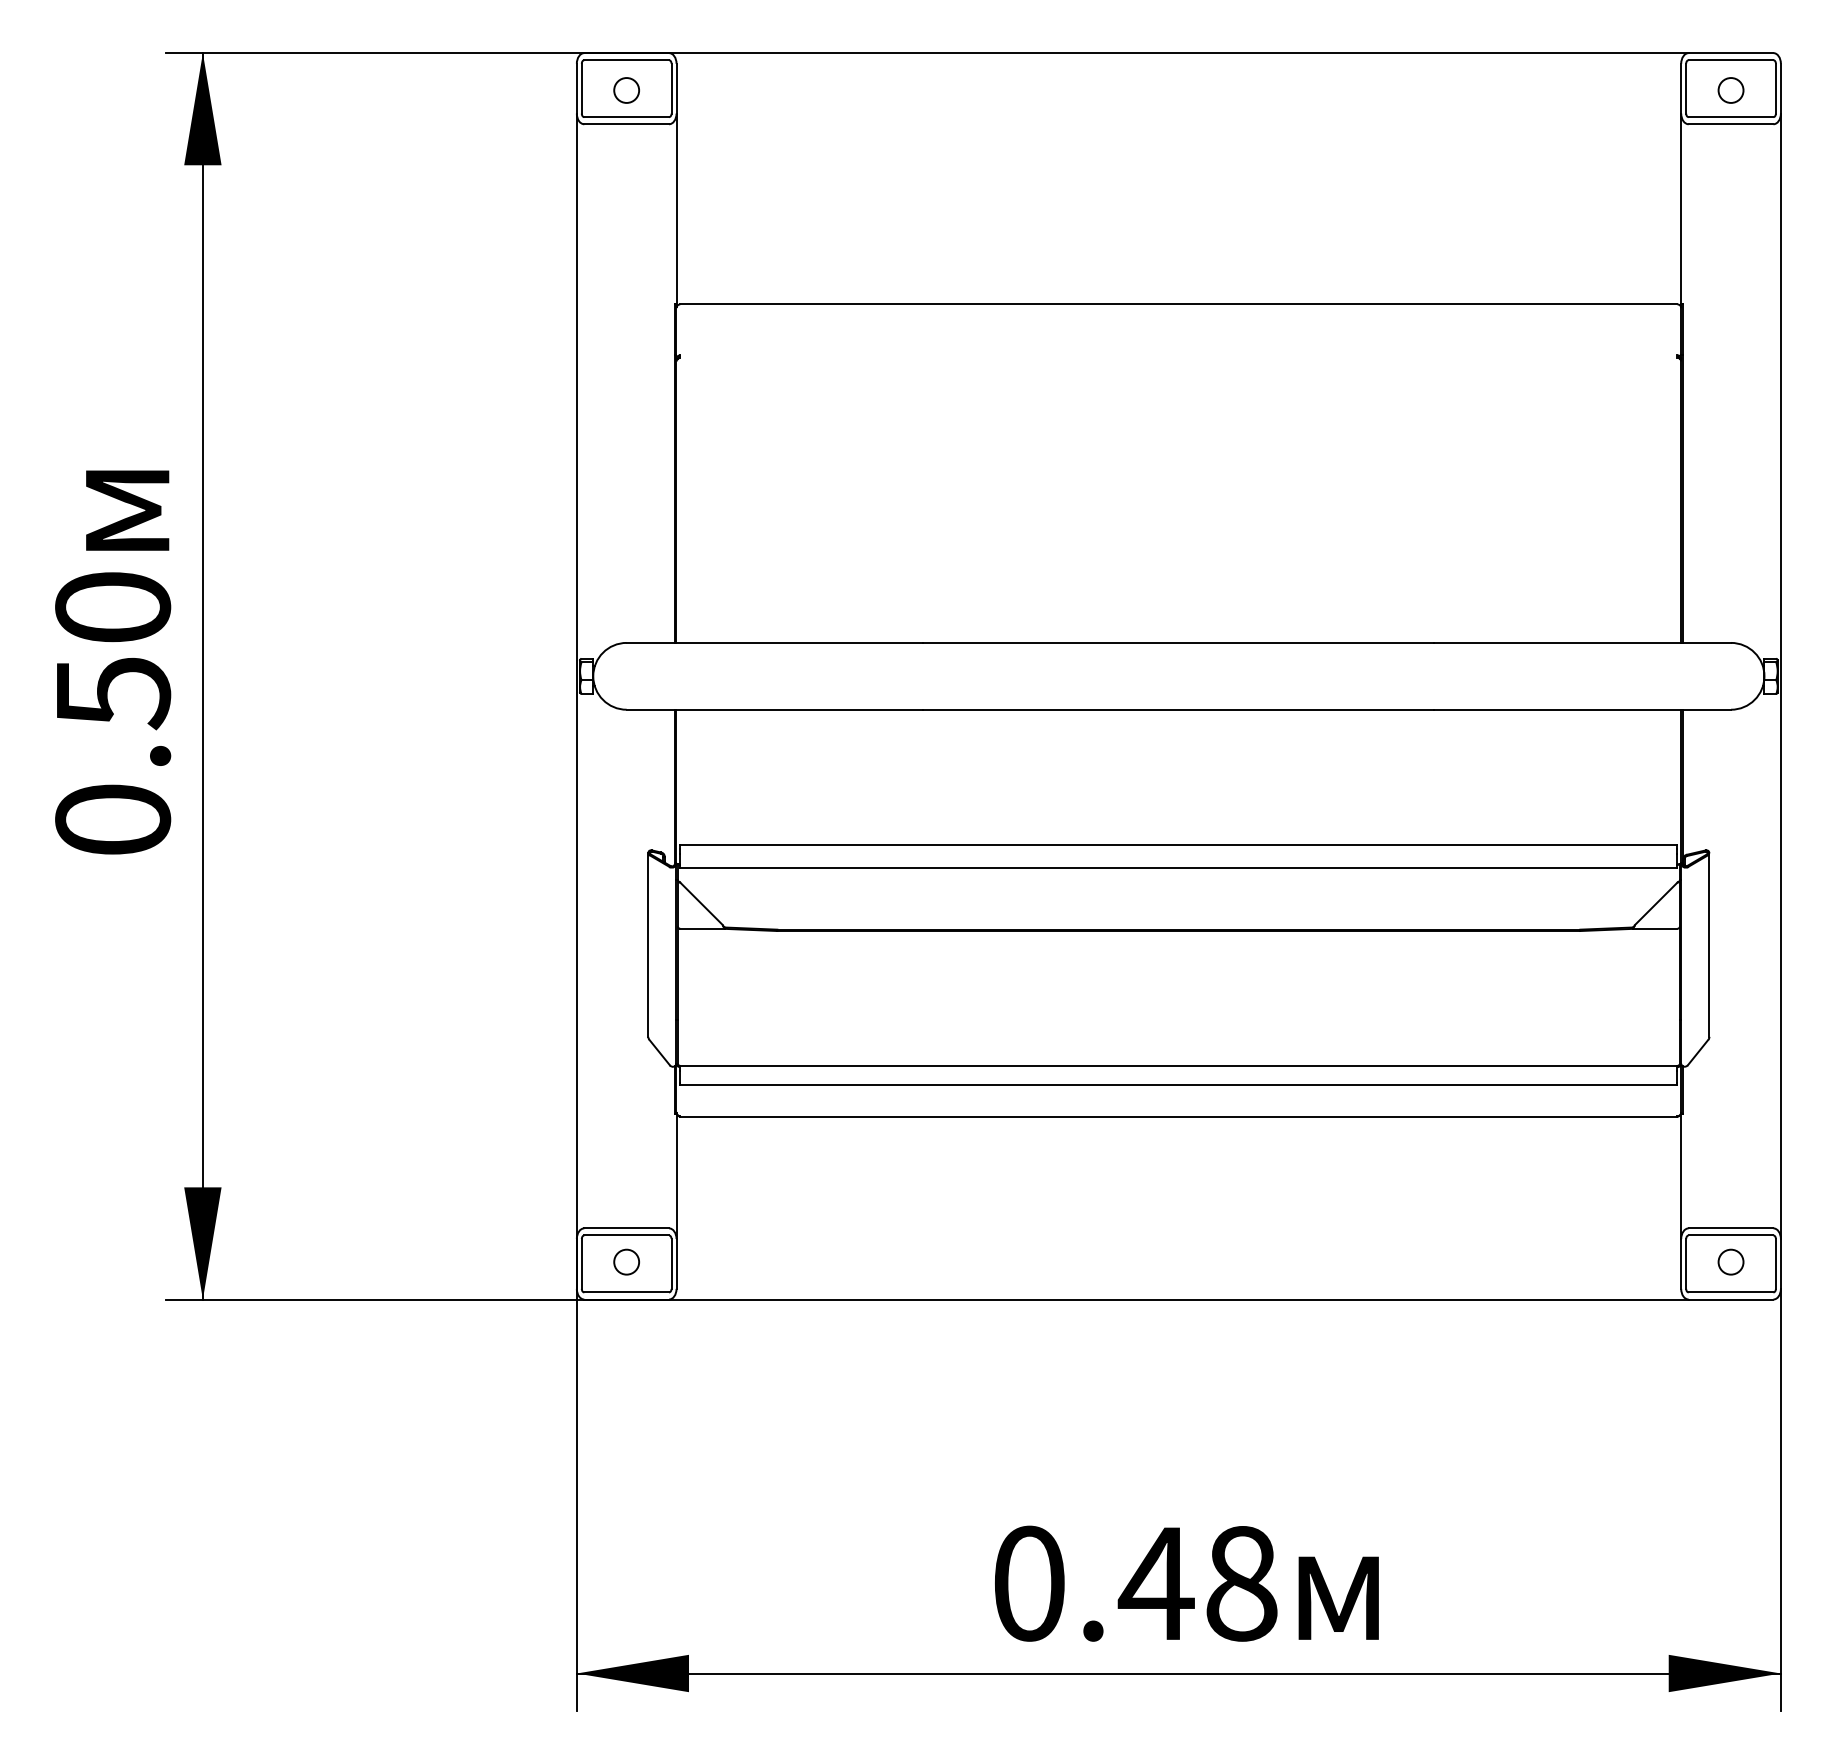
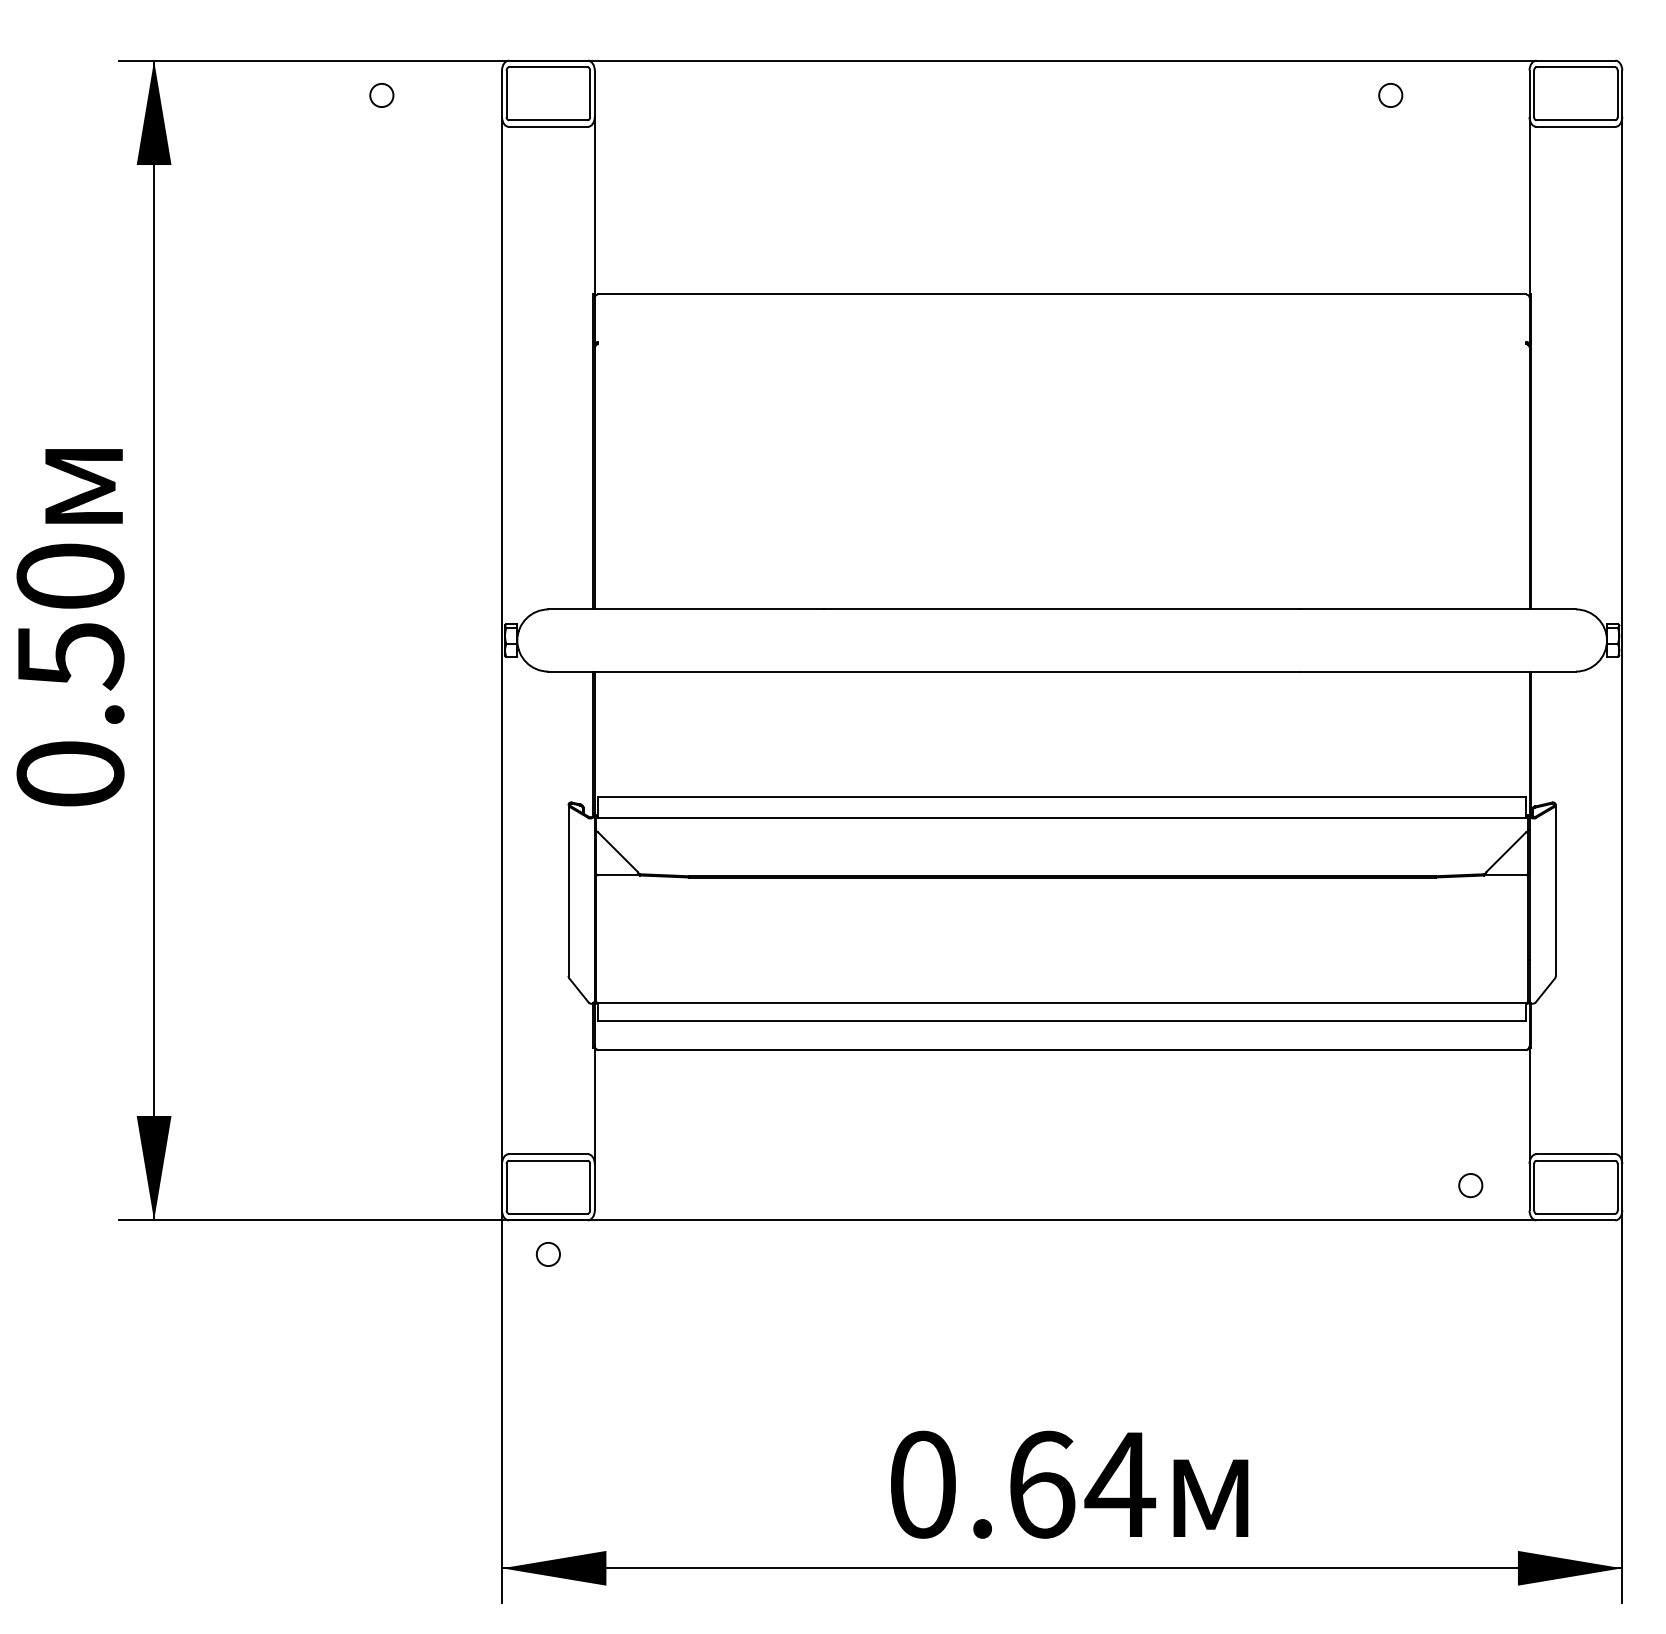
circle: (626, 90) -> (381, 95), moved
circle: (1730, 90) -> (1390, 95), moved
circle: (626, 1261) -> (548, 1253), moved
circle: (1730, 1261) -> (1470, 1184), moved
text: (1198, 1583) -> (1080, 1484), 0.48 -> 0.64

